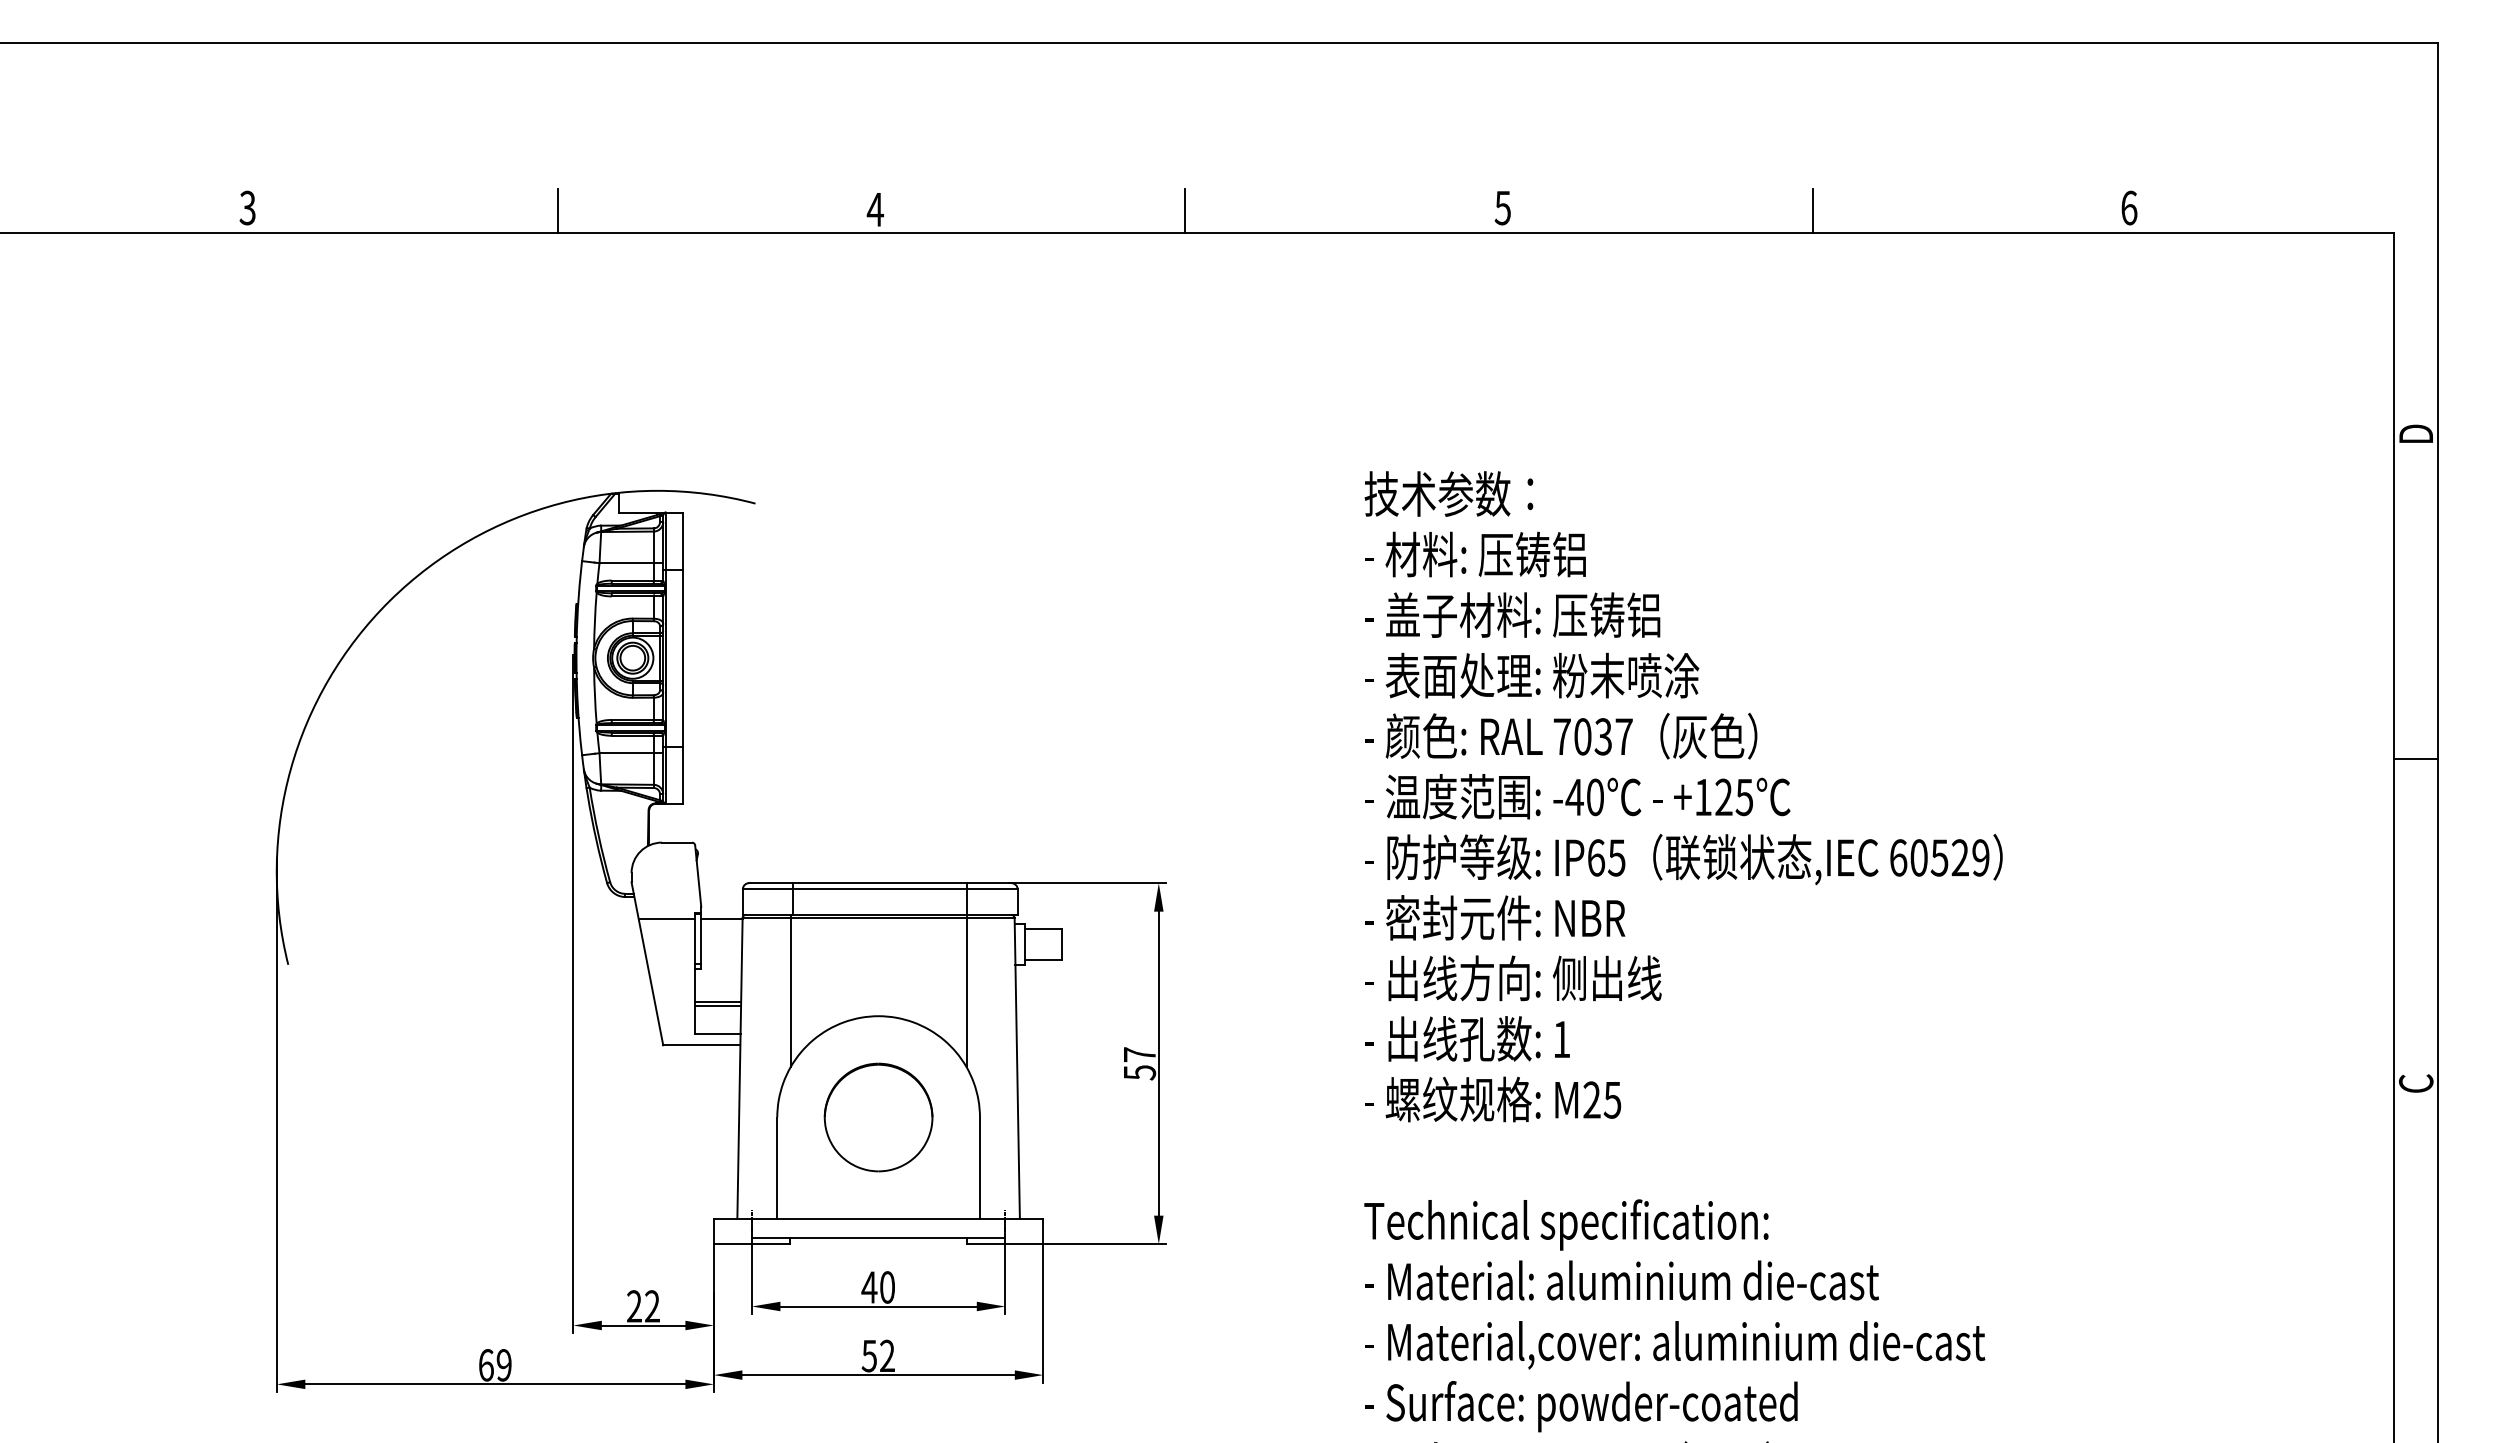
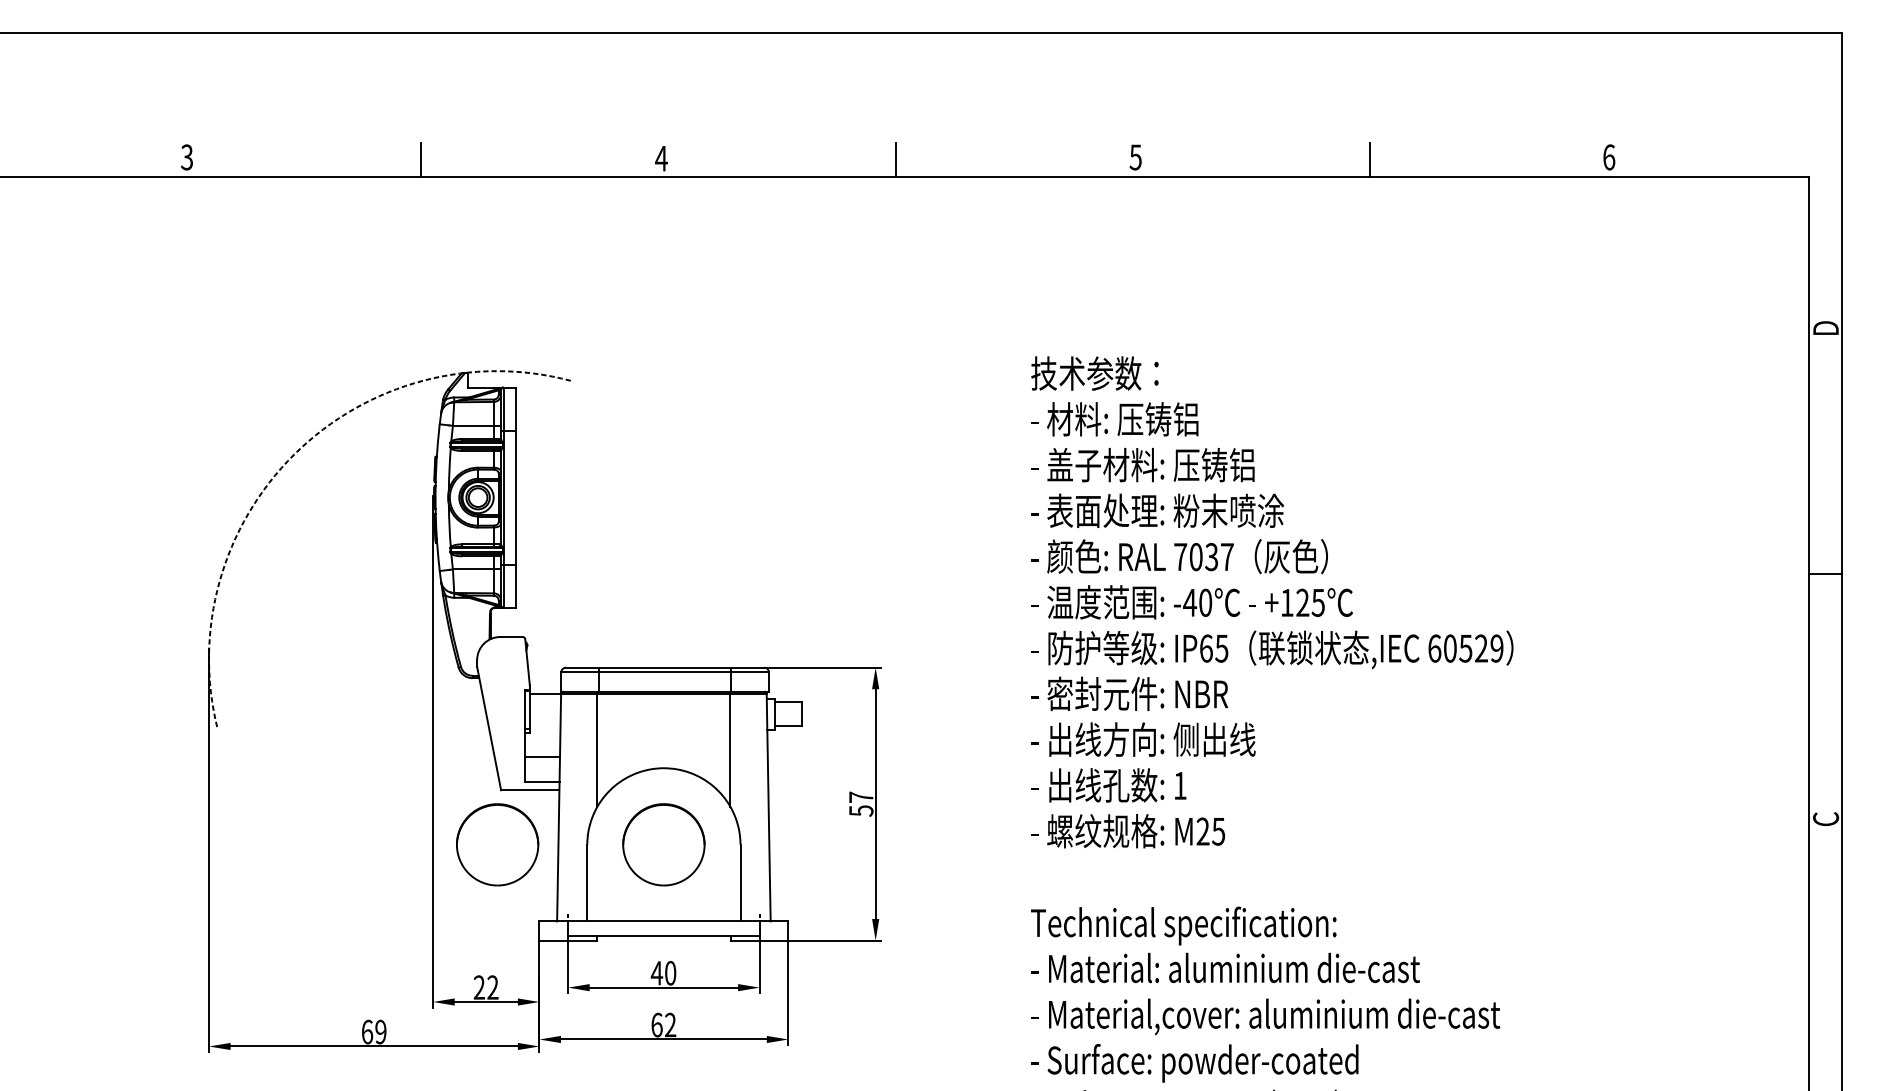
arc: (390, 600) -> (294, 454), solid -> dashed
line: (666, 918) -> (503, 694), removed
line: (717, 1006) -> (542, 760), removed
part: (658, 1117) -> (497, 844), added
text: (869, 1355) -> (657, 1024), 52 -> 62

